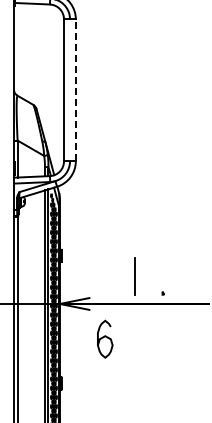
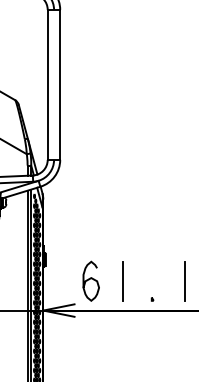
line: (75, 89) -> (59, 84), dashed -> solid
line: (193, 275) -> (184, 280), added
curve: (105, 337) -> (91, 279), moved

